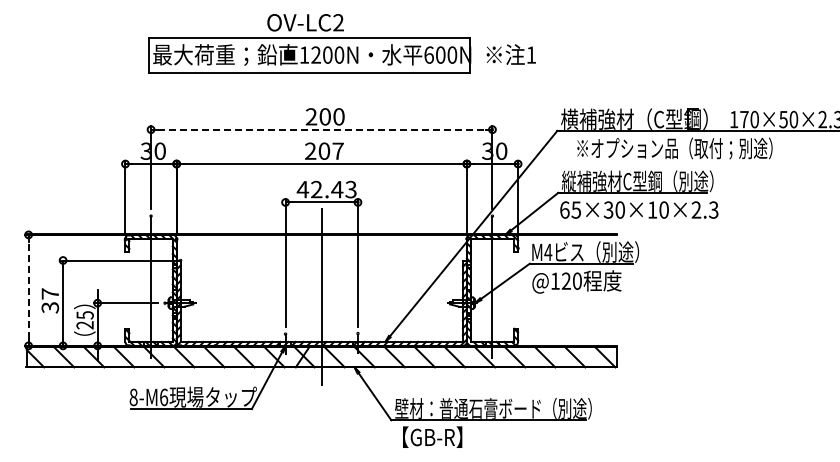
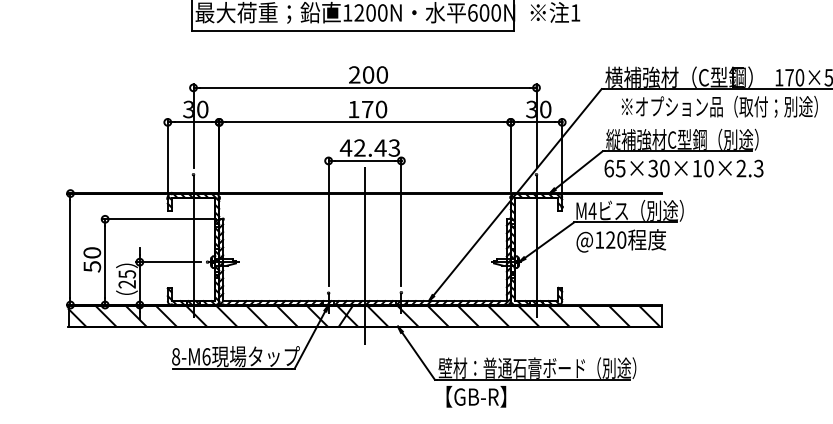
line: (321, 129) -> (364, 87), dashed -> solid
text: (324, 150) -> (367, 108), 207 -> 170
line: (28, 290) -> (70, 249), dashed -> solid
text: (50, 300) -> (92, 259), 37 -> 50

